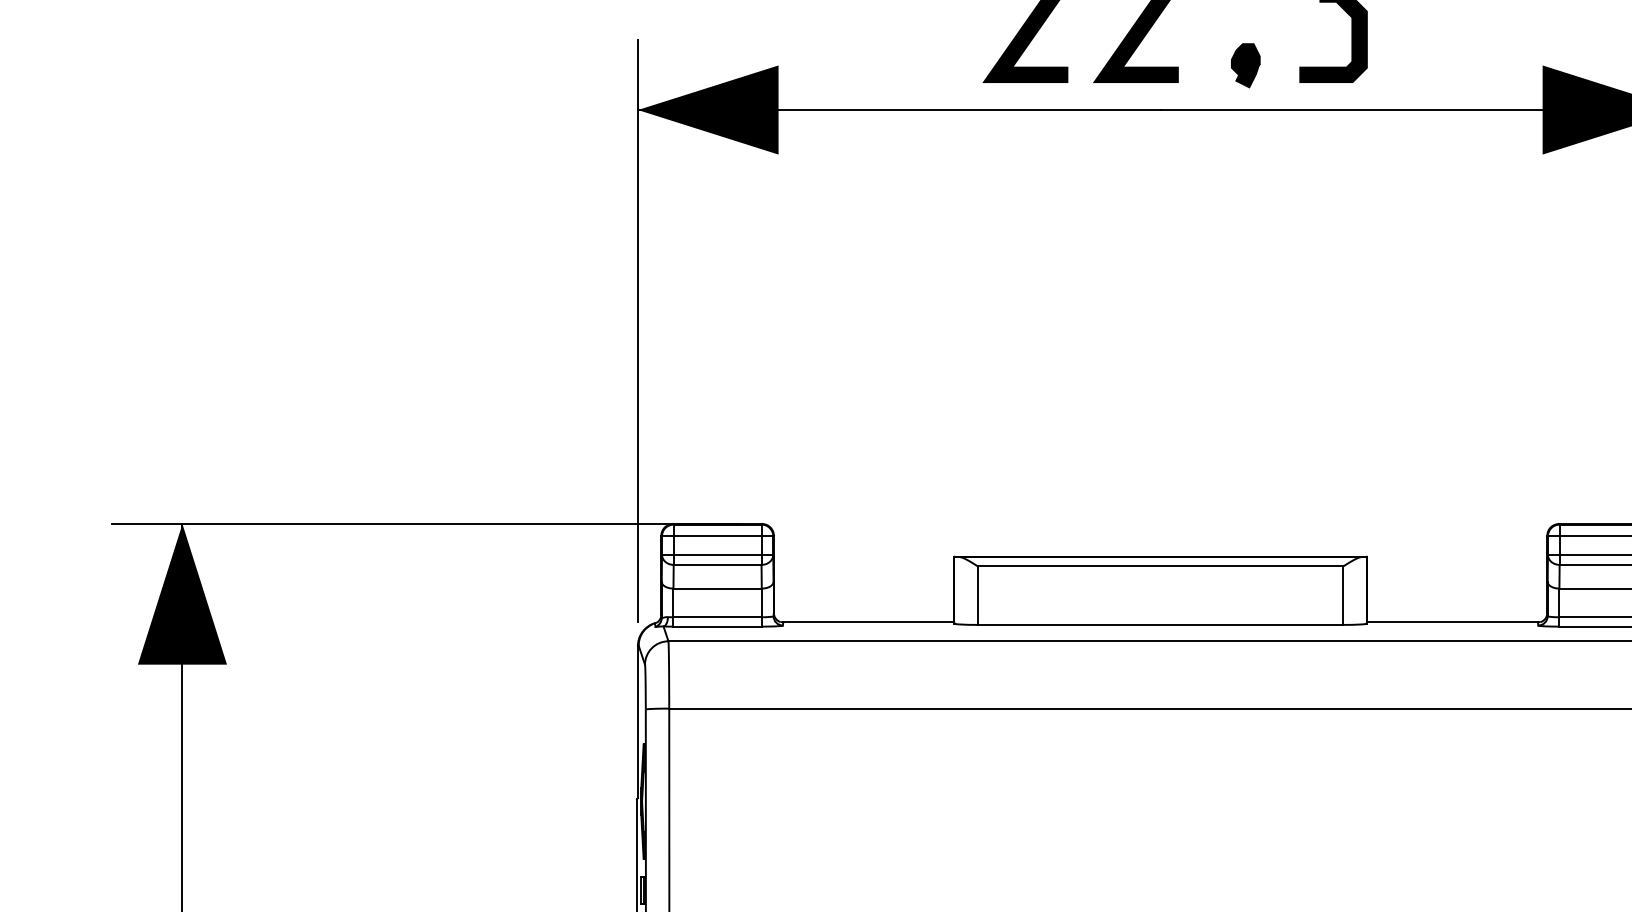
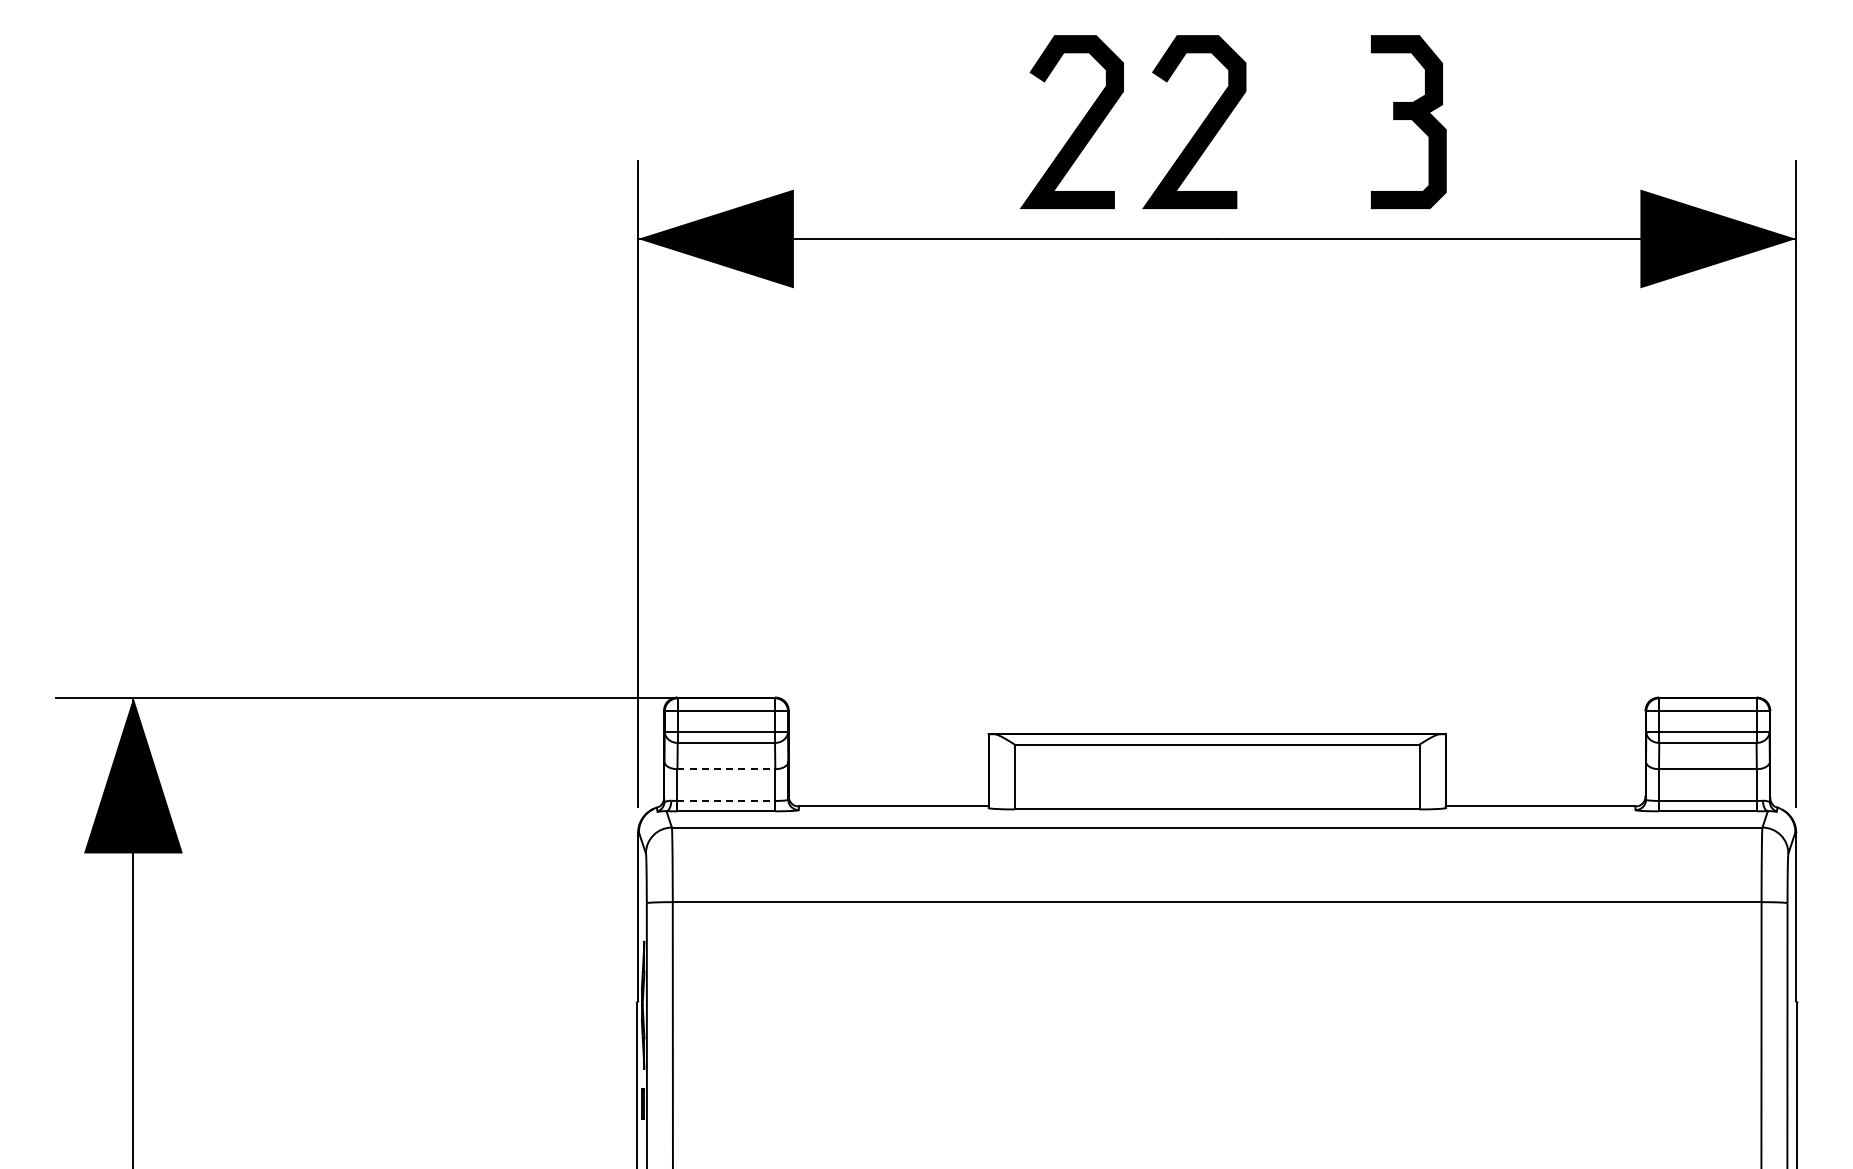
part: (1245, 65) -> (1311, 189), removed
line: (717, 588) -> (726, 769), solid -> dashed
line: (717, 616) -> (726, 800), solid -> dashed

